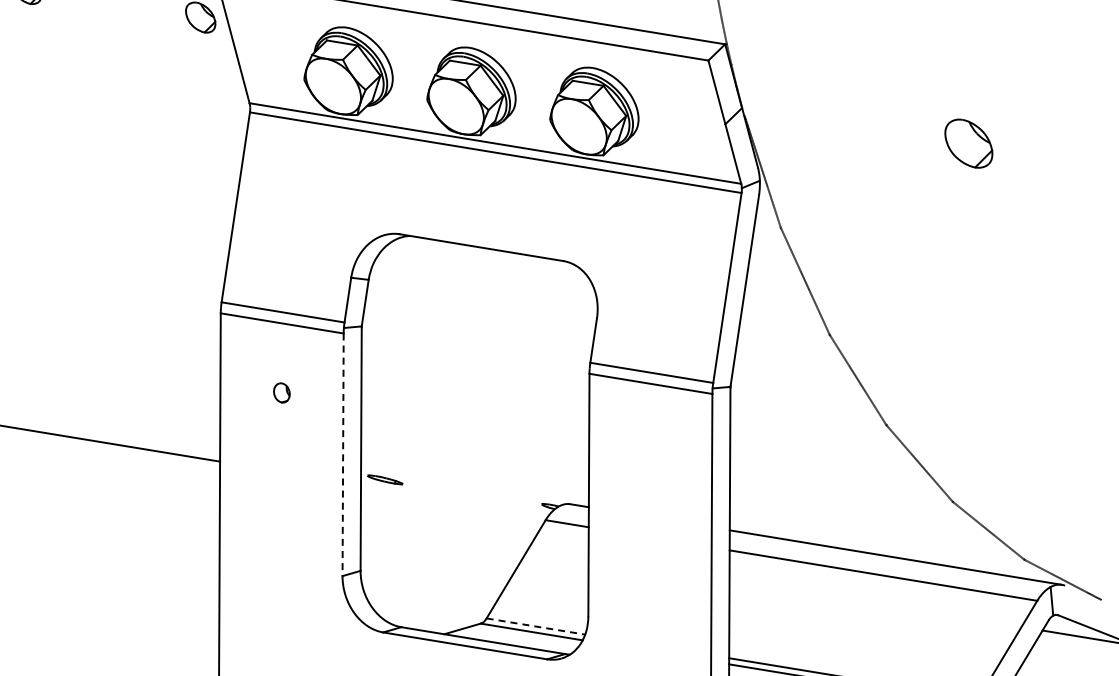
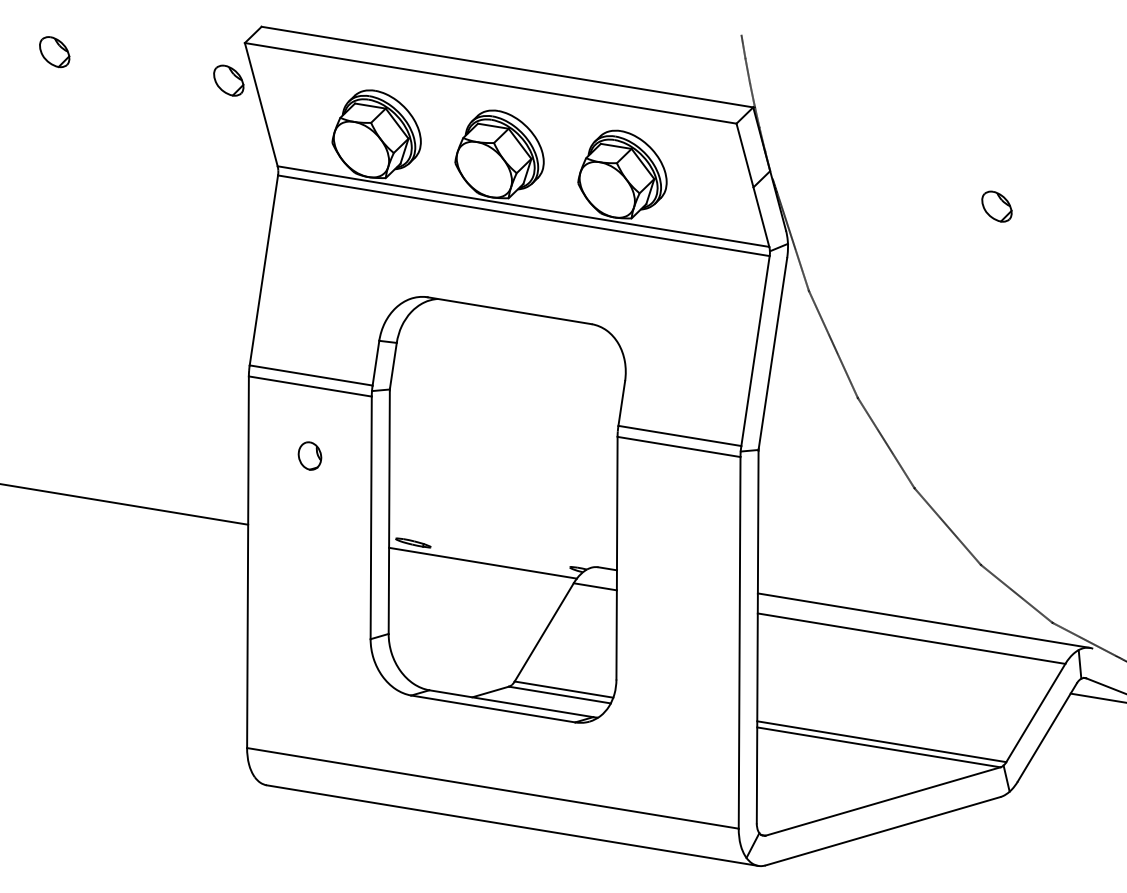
part: (968, 143) -> (996, 206), size x0.62
part: (281, 392) -> (309, 455), size x1.43
line: (343, 455) -> (371, 518), dashed -> solid
line: (454, 499) -> (482, 562), added
line: (536, 626) -> (564, 689), dashed -> solid

